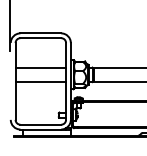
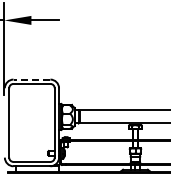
line: (40, 33) -> (31, 79), solid -> dashed
line: (40, 67) -> (31, 110), removed
line: (40, 82) -> (31, 123), removed

